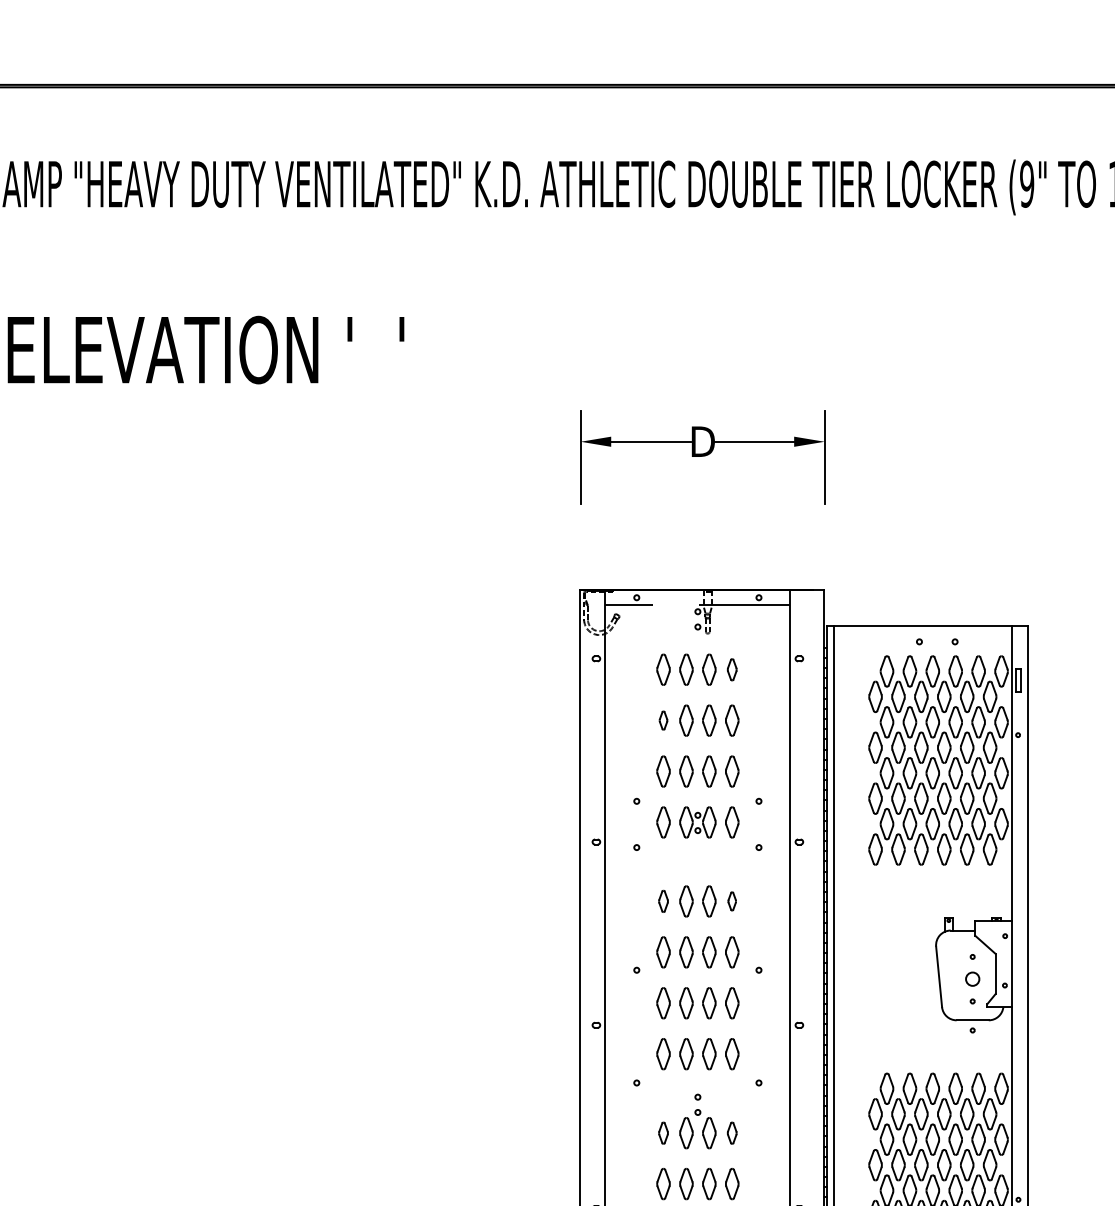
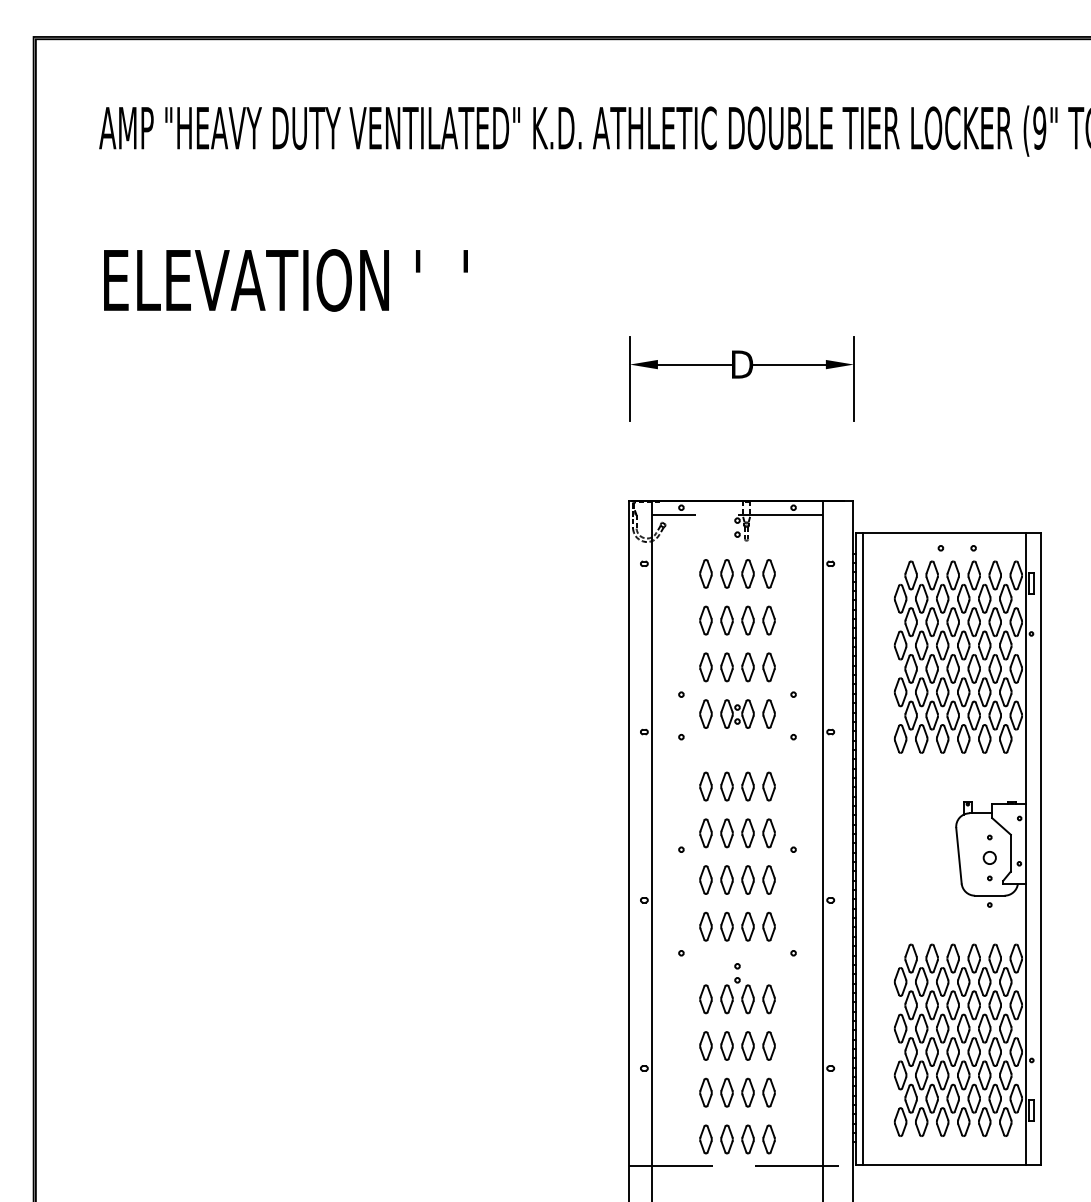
part: (731, 669) -> (768, 573), size x1.43
part: (663, 720) -> (705, 620), size x1.67
part: (663, 901) -> (705, 786), size x1.43
part: (731, 901) -> (768, 786), size x1.67
part: (663, 1133) -> (705, 999), size x1.43
part: (731, 1133) -> (768, 999), size x1.43

